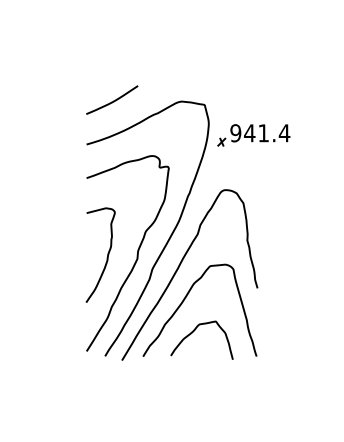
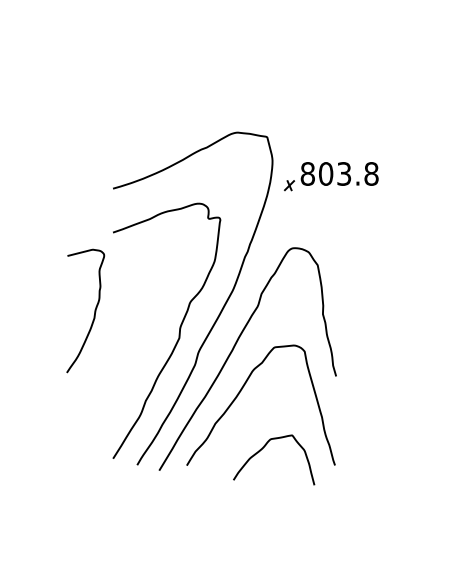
curve: (113, 100) -> (148, 131), removed
text: (260, 133) -> (340, 174), 941.4 -> 803.8
curve: (106, 257) -> (93, 313), moved
curve: (194, 331) -> (264, 448), moved

